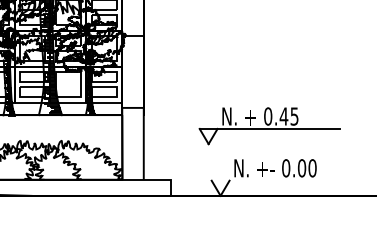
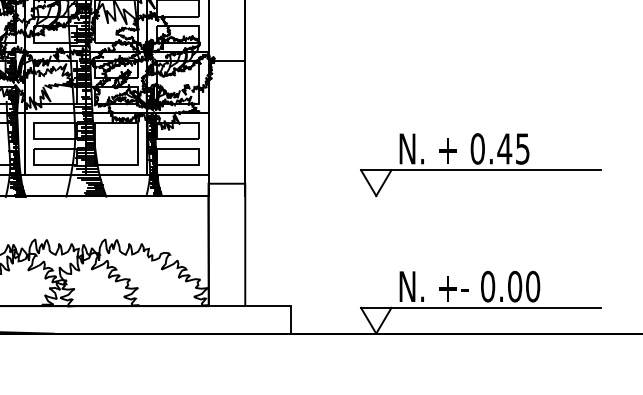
part: (269, 126) -> (480, 165), moved
line: (281, 180) -> (480, 307), added

